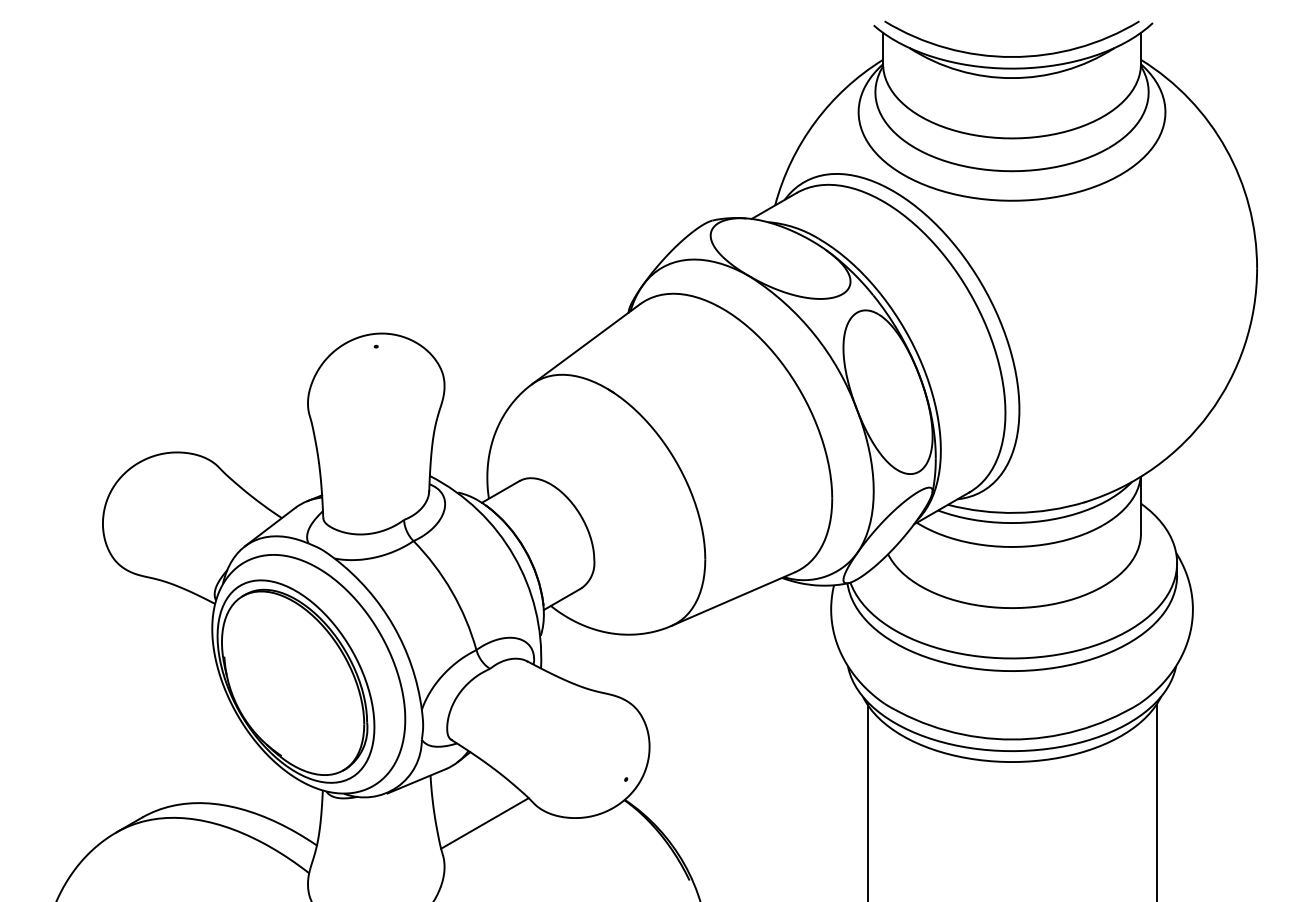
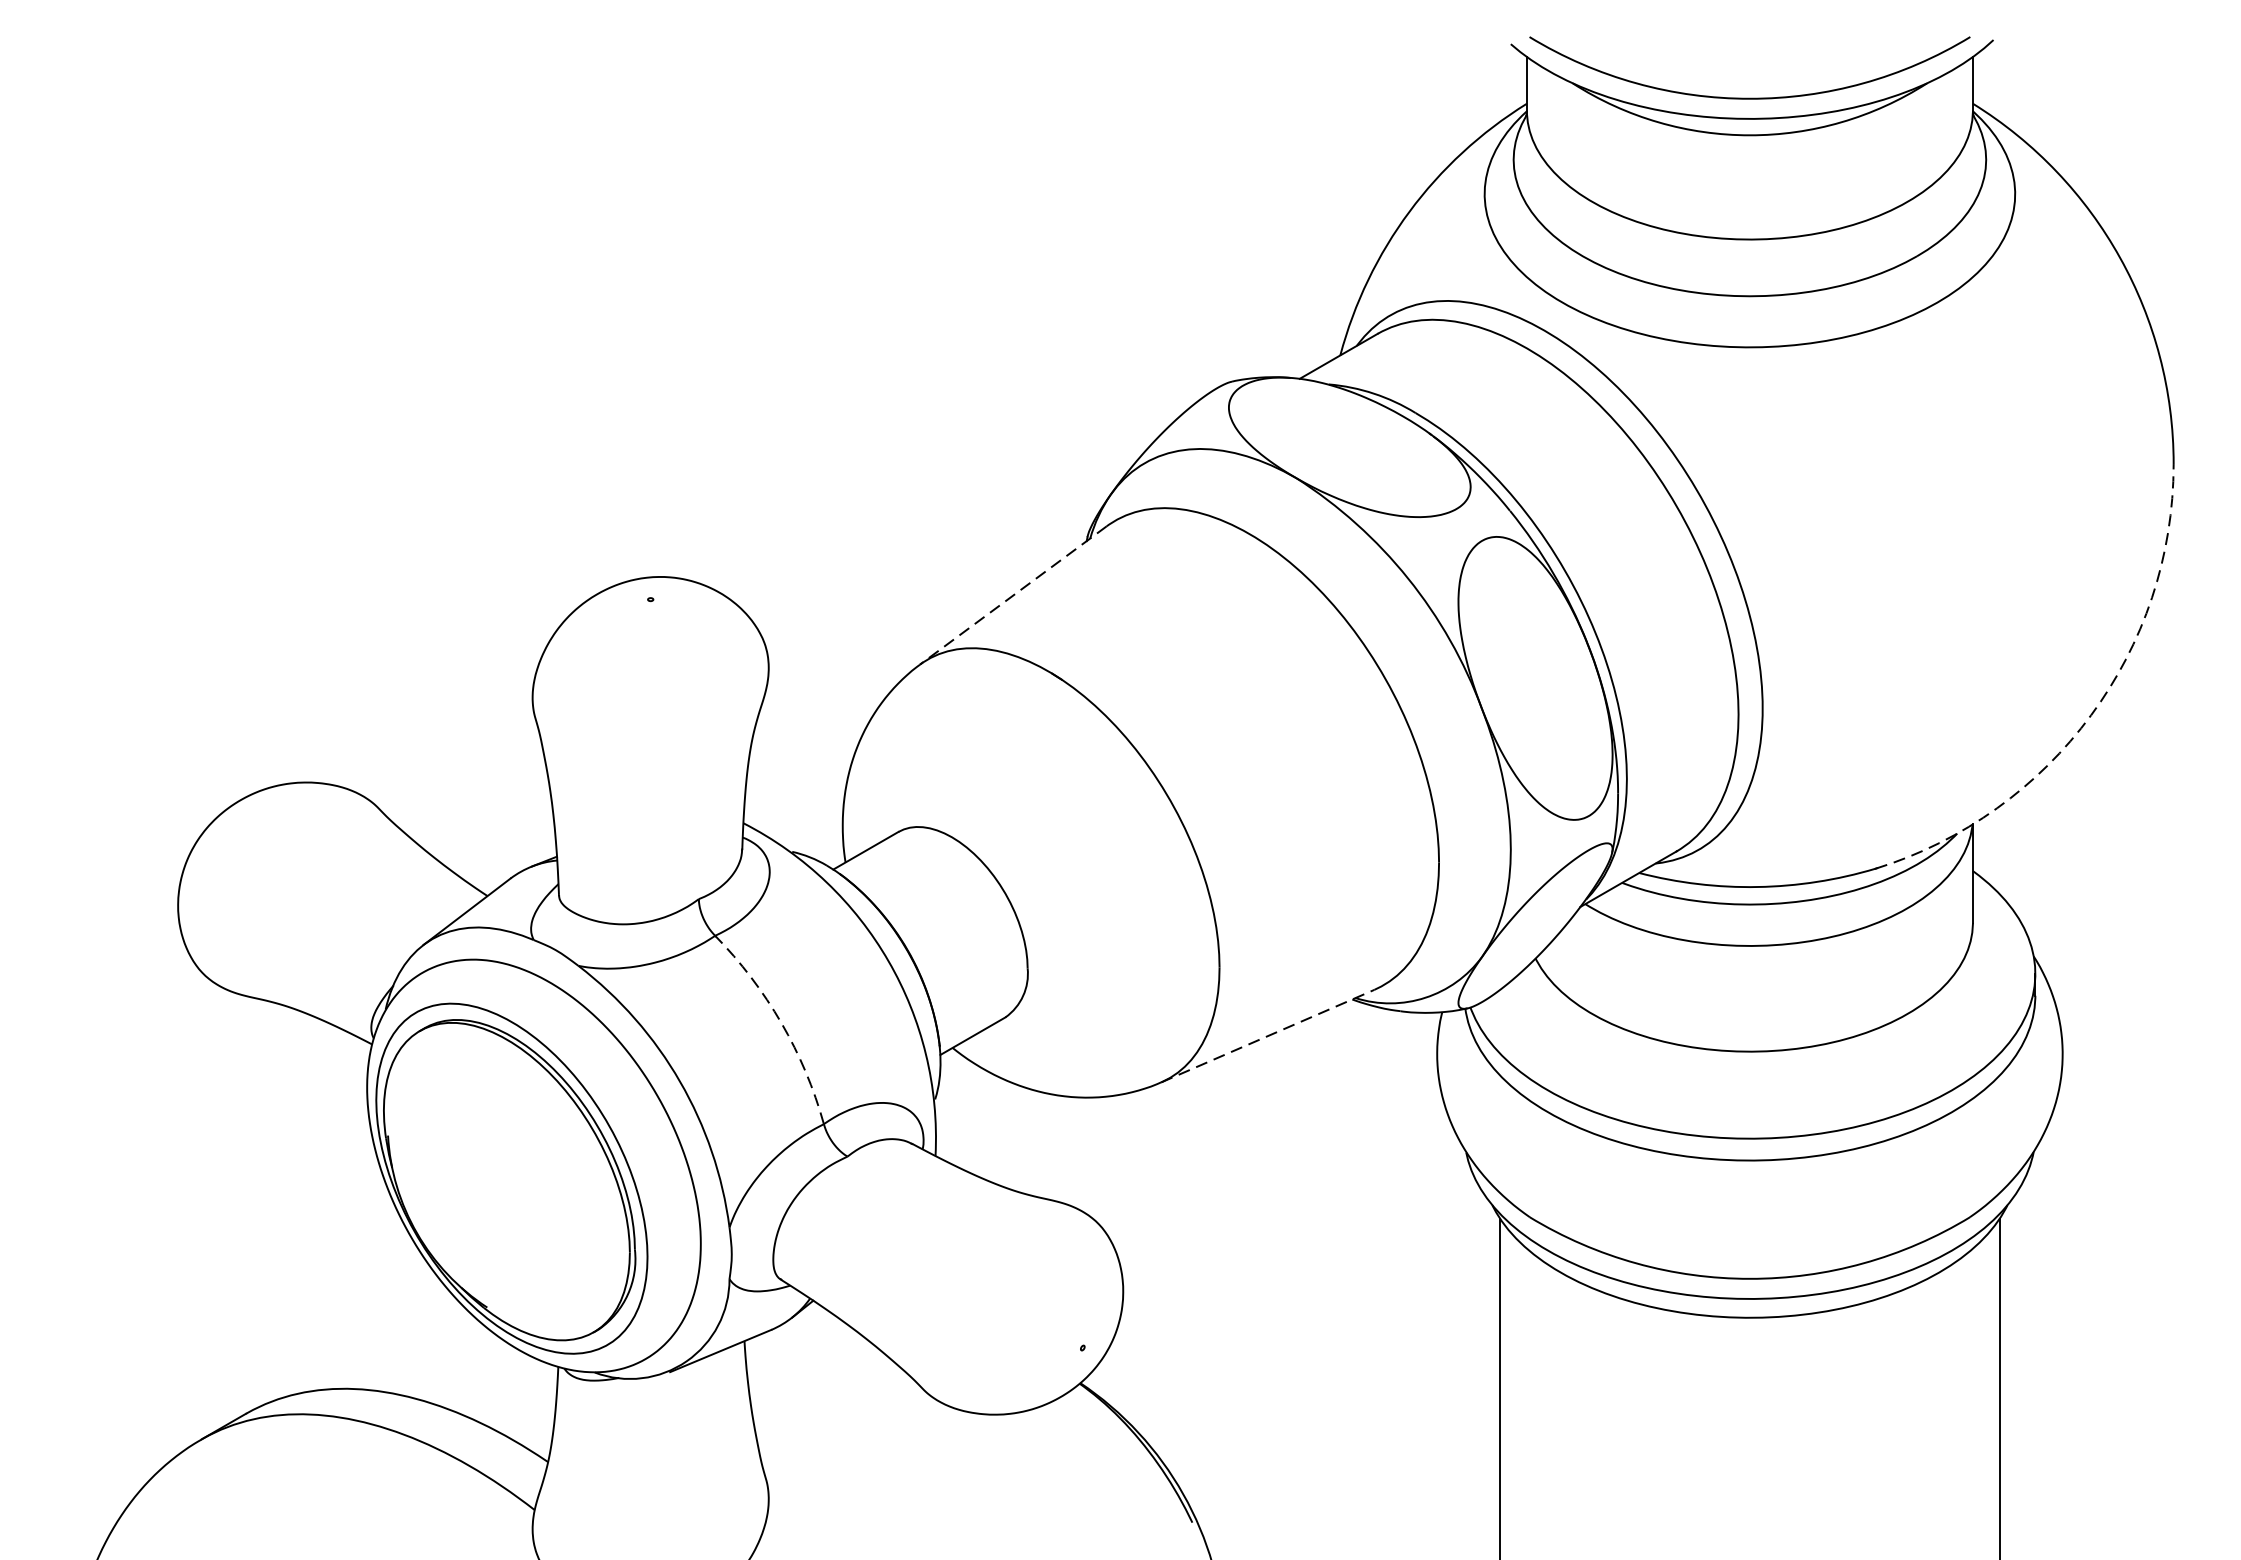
line: (585, 344) -> (1012, 595), solid -> dashed
arc: (1209, 413) -> (2091, 715), solid -> dashed
arc: (451, 591) -> (780, 1022), solid -> dashed
line: (733, 598) -> (1268, 1035), solid -> dashed
line: (484, 823) -> (837, 1424), removed

